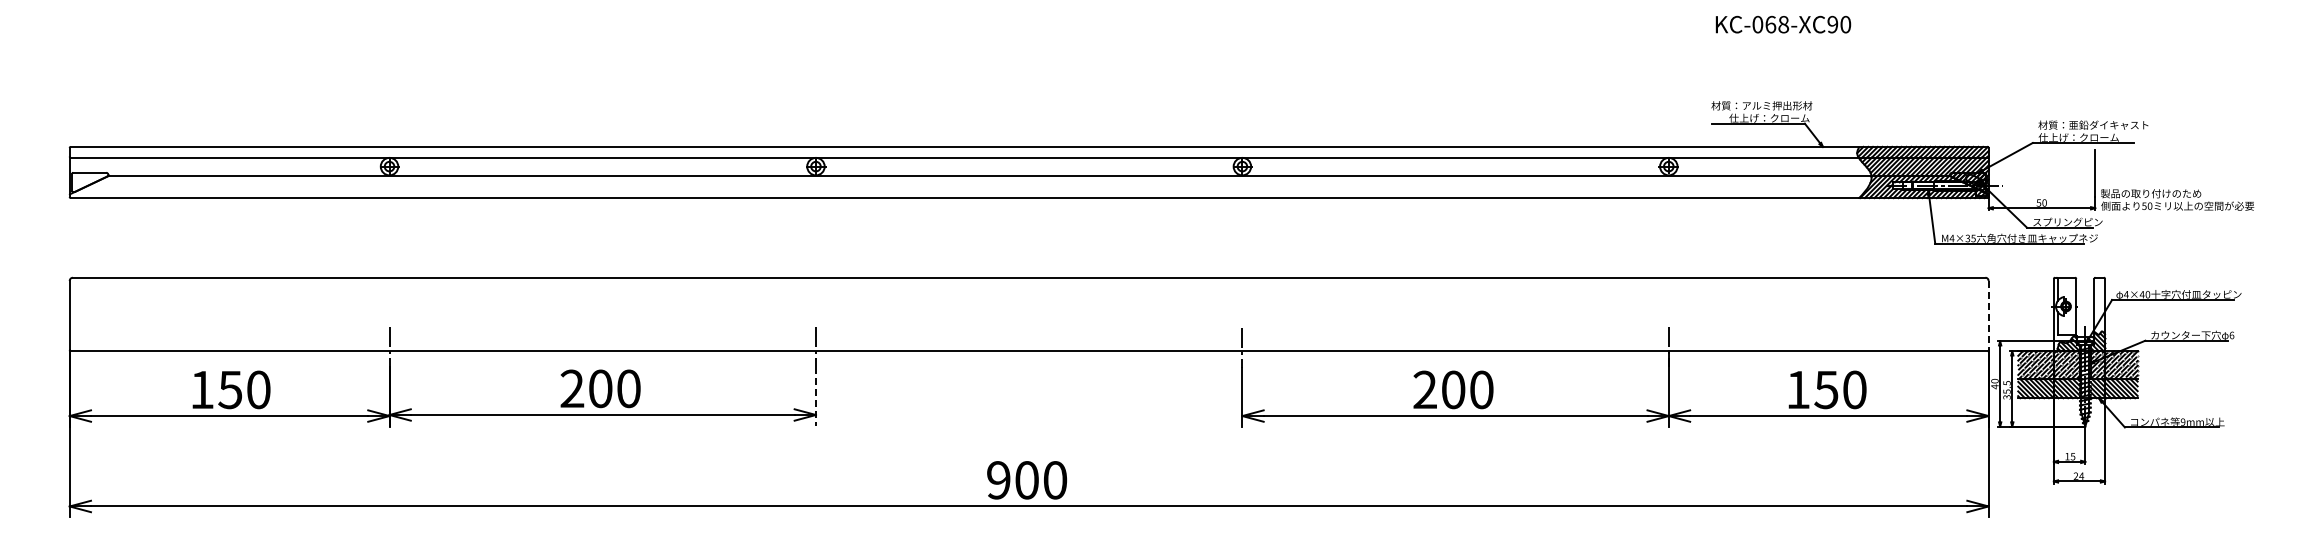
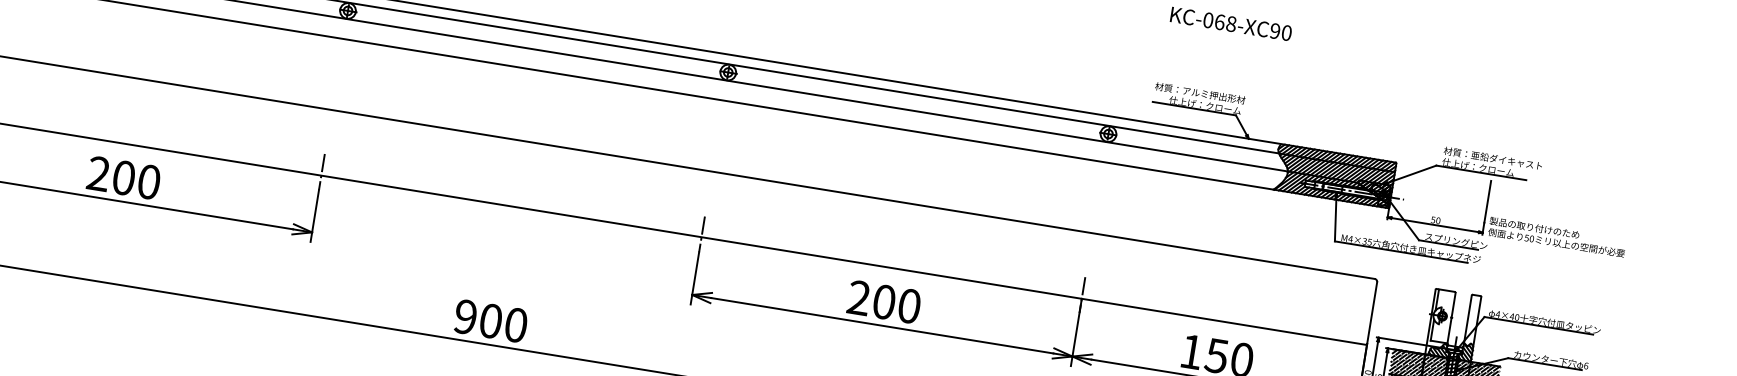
line: (1988, 315) -> (1372, 313), dashed -> solid
line: (815, 396) -> (314, 215), dashed -> solid

